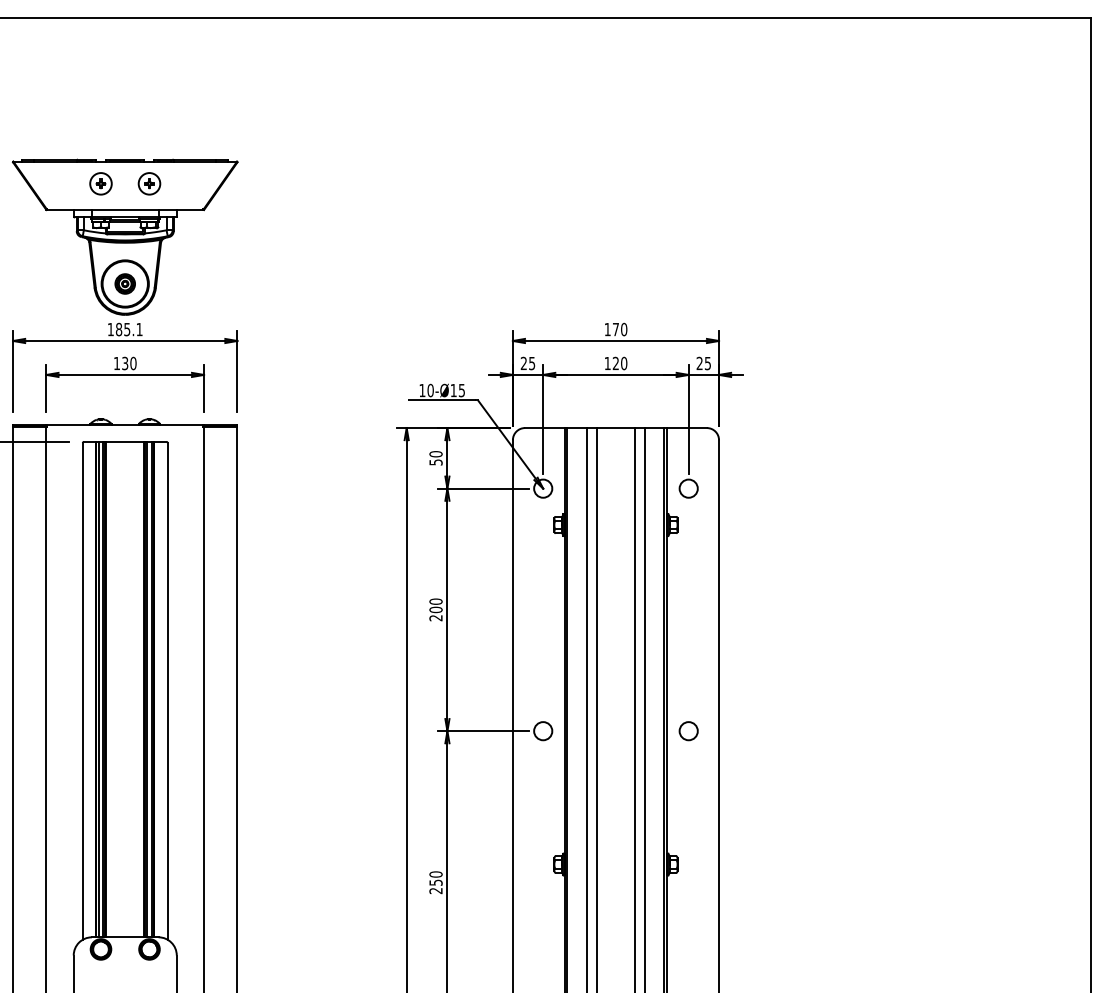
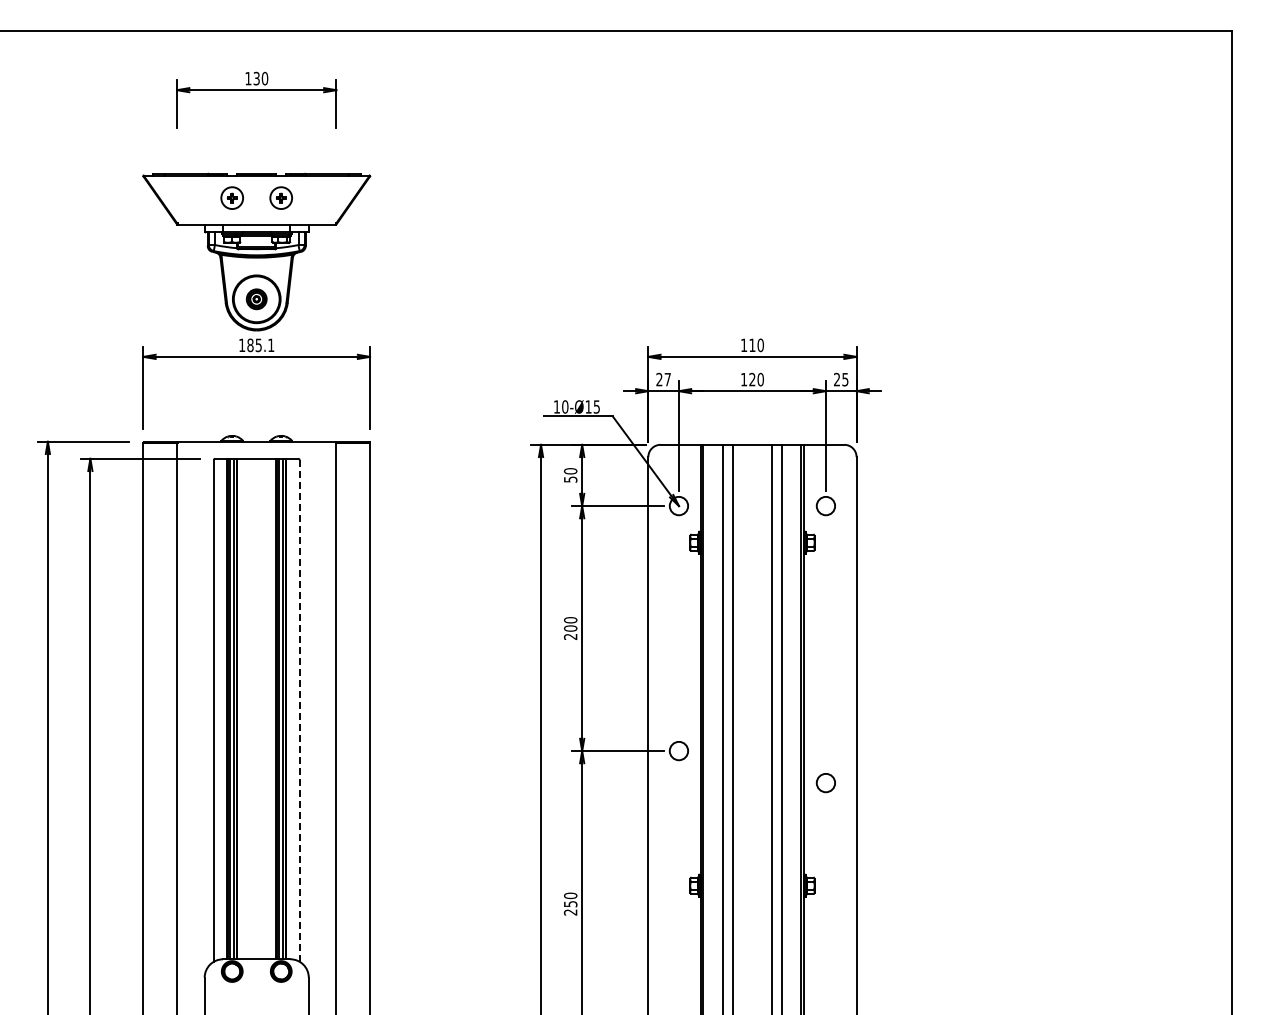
text: (616, 328) -> (752, 344), 170 -> 110
text: (531, 363) -> (667, 379), 25 -> 27
part: (125, 375) -> (256, 90), moved
line: (167, 691) -> (299, 710), solid -> dashed
circle: (688, 731) -> (825, 783), moved

